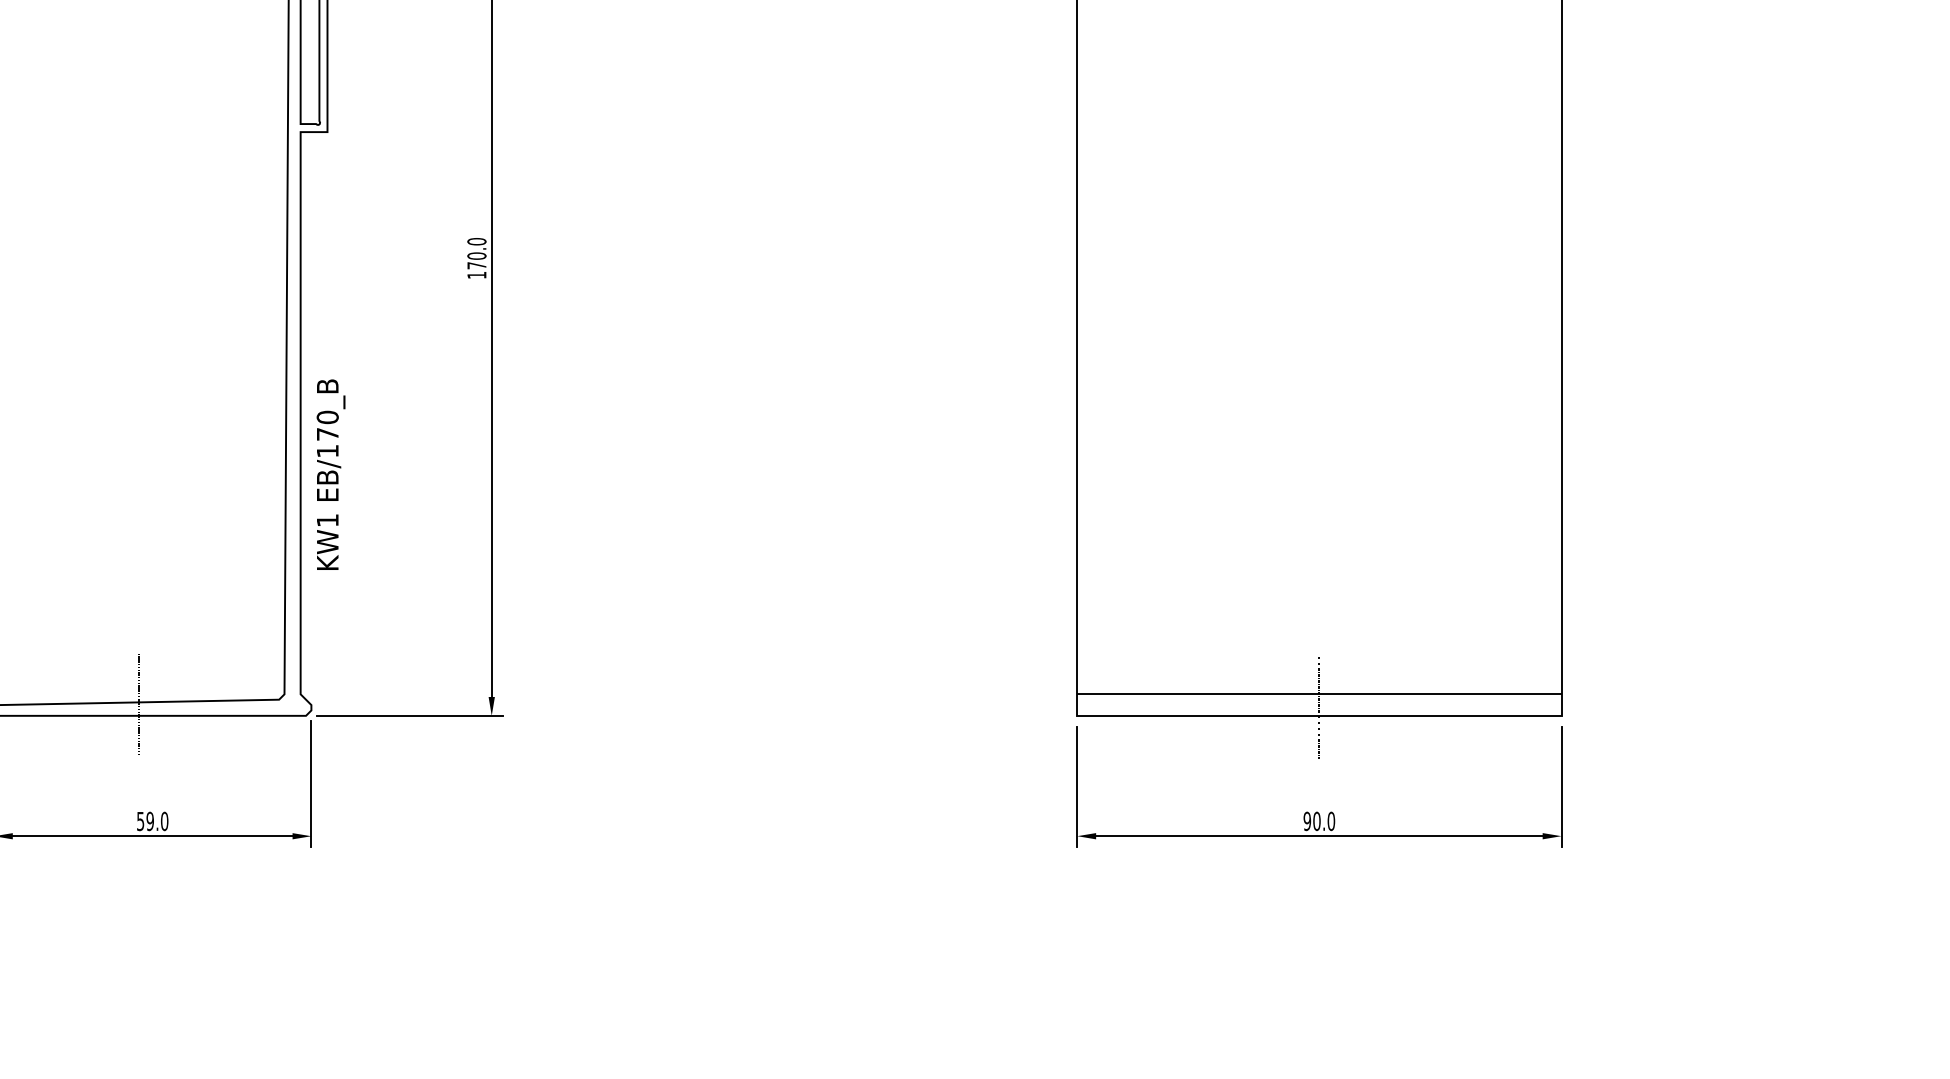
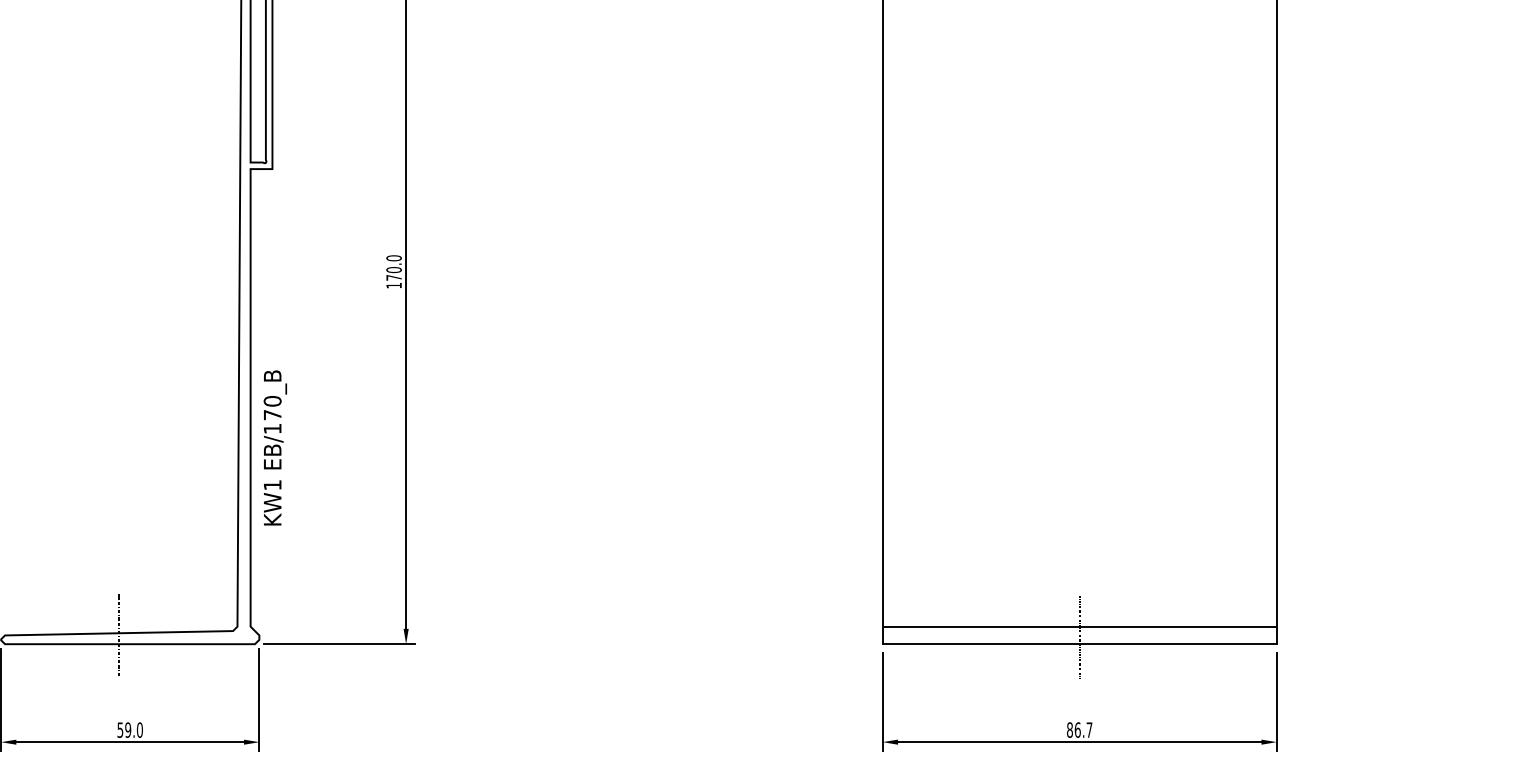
text: (1319, 821) -> (1079, 730), 90.0 -> 86.7

